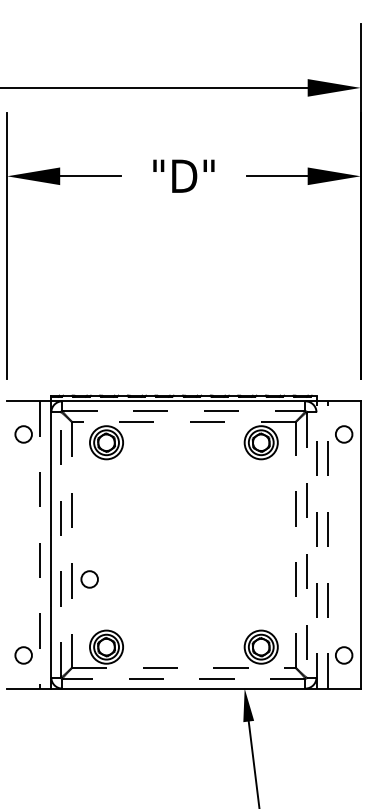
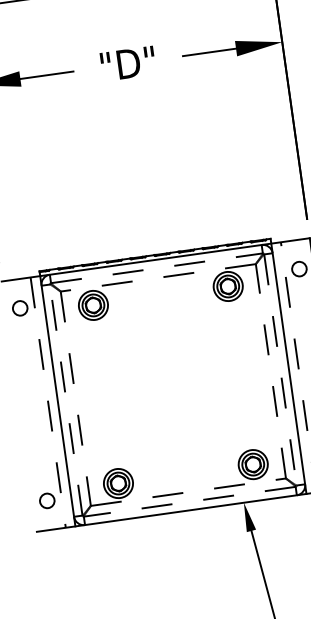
line: (316, 541) -> (288, 365), dashed -> solid
circle: (89, 579) -> (95, 426), removed

